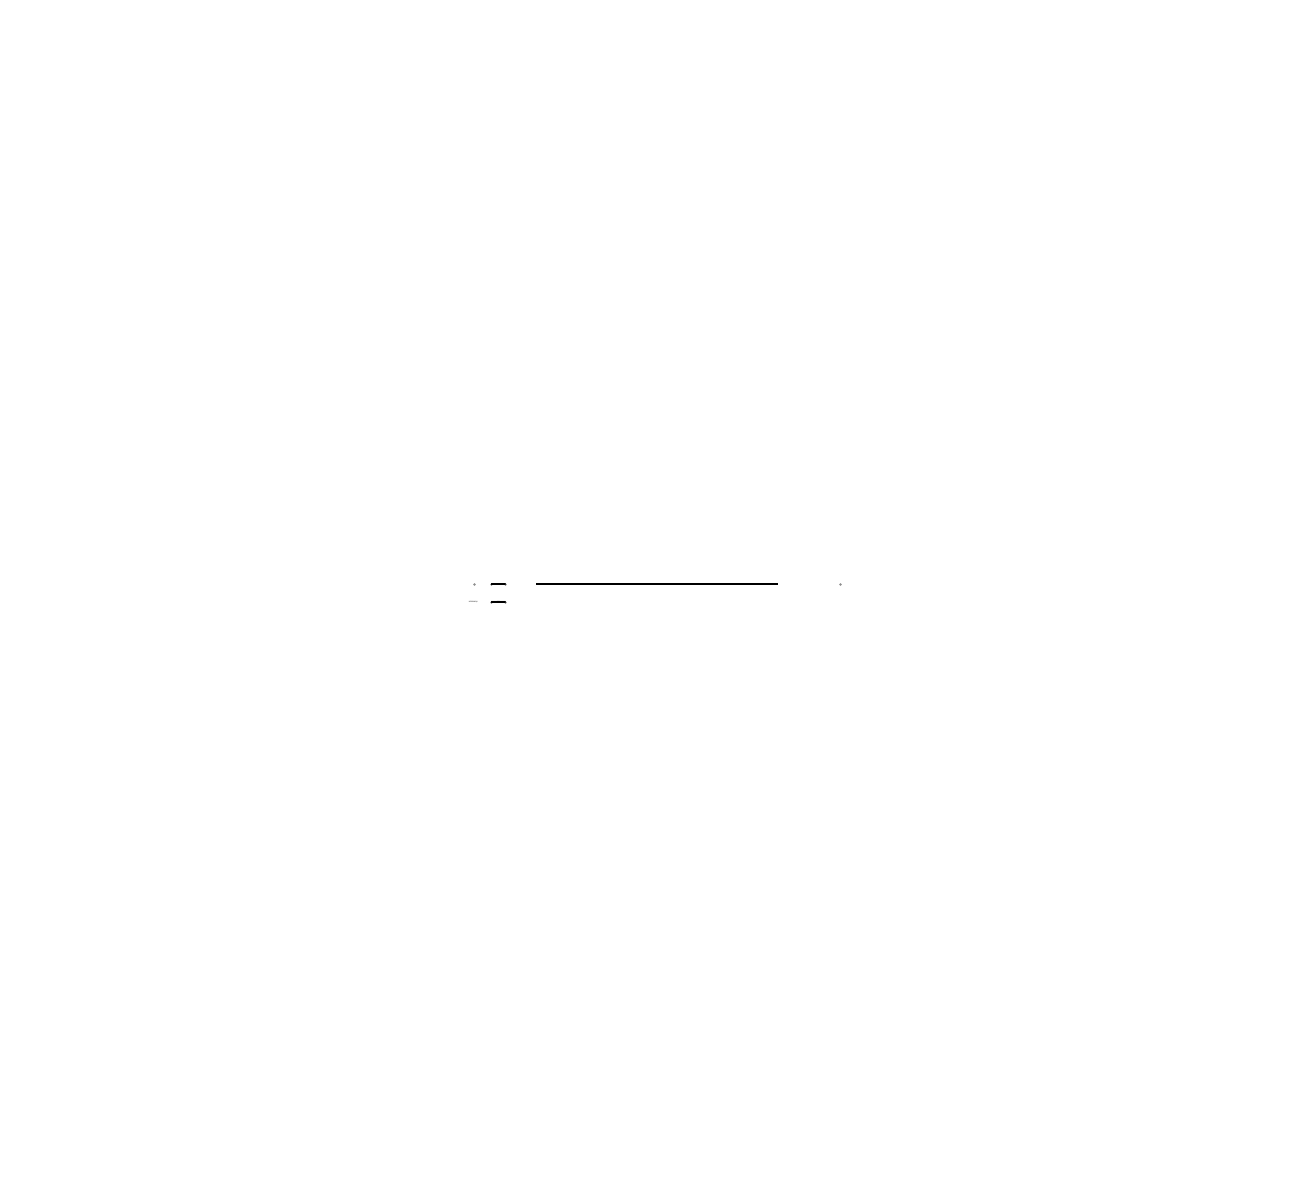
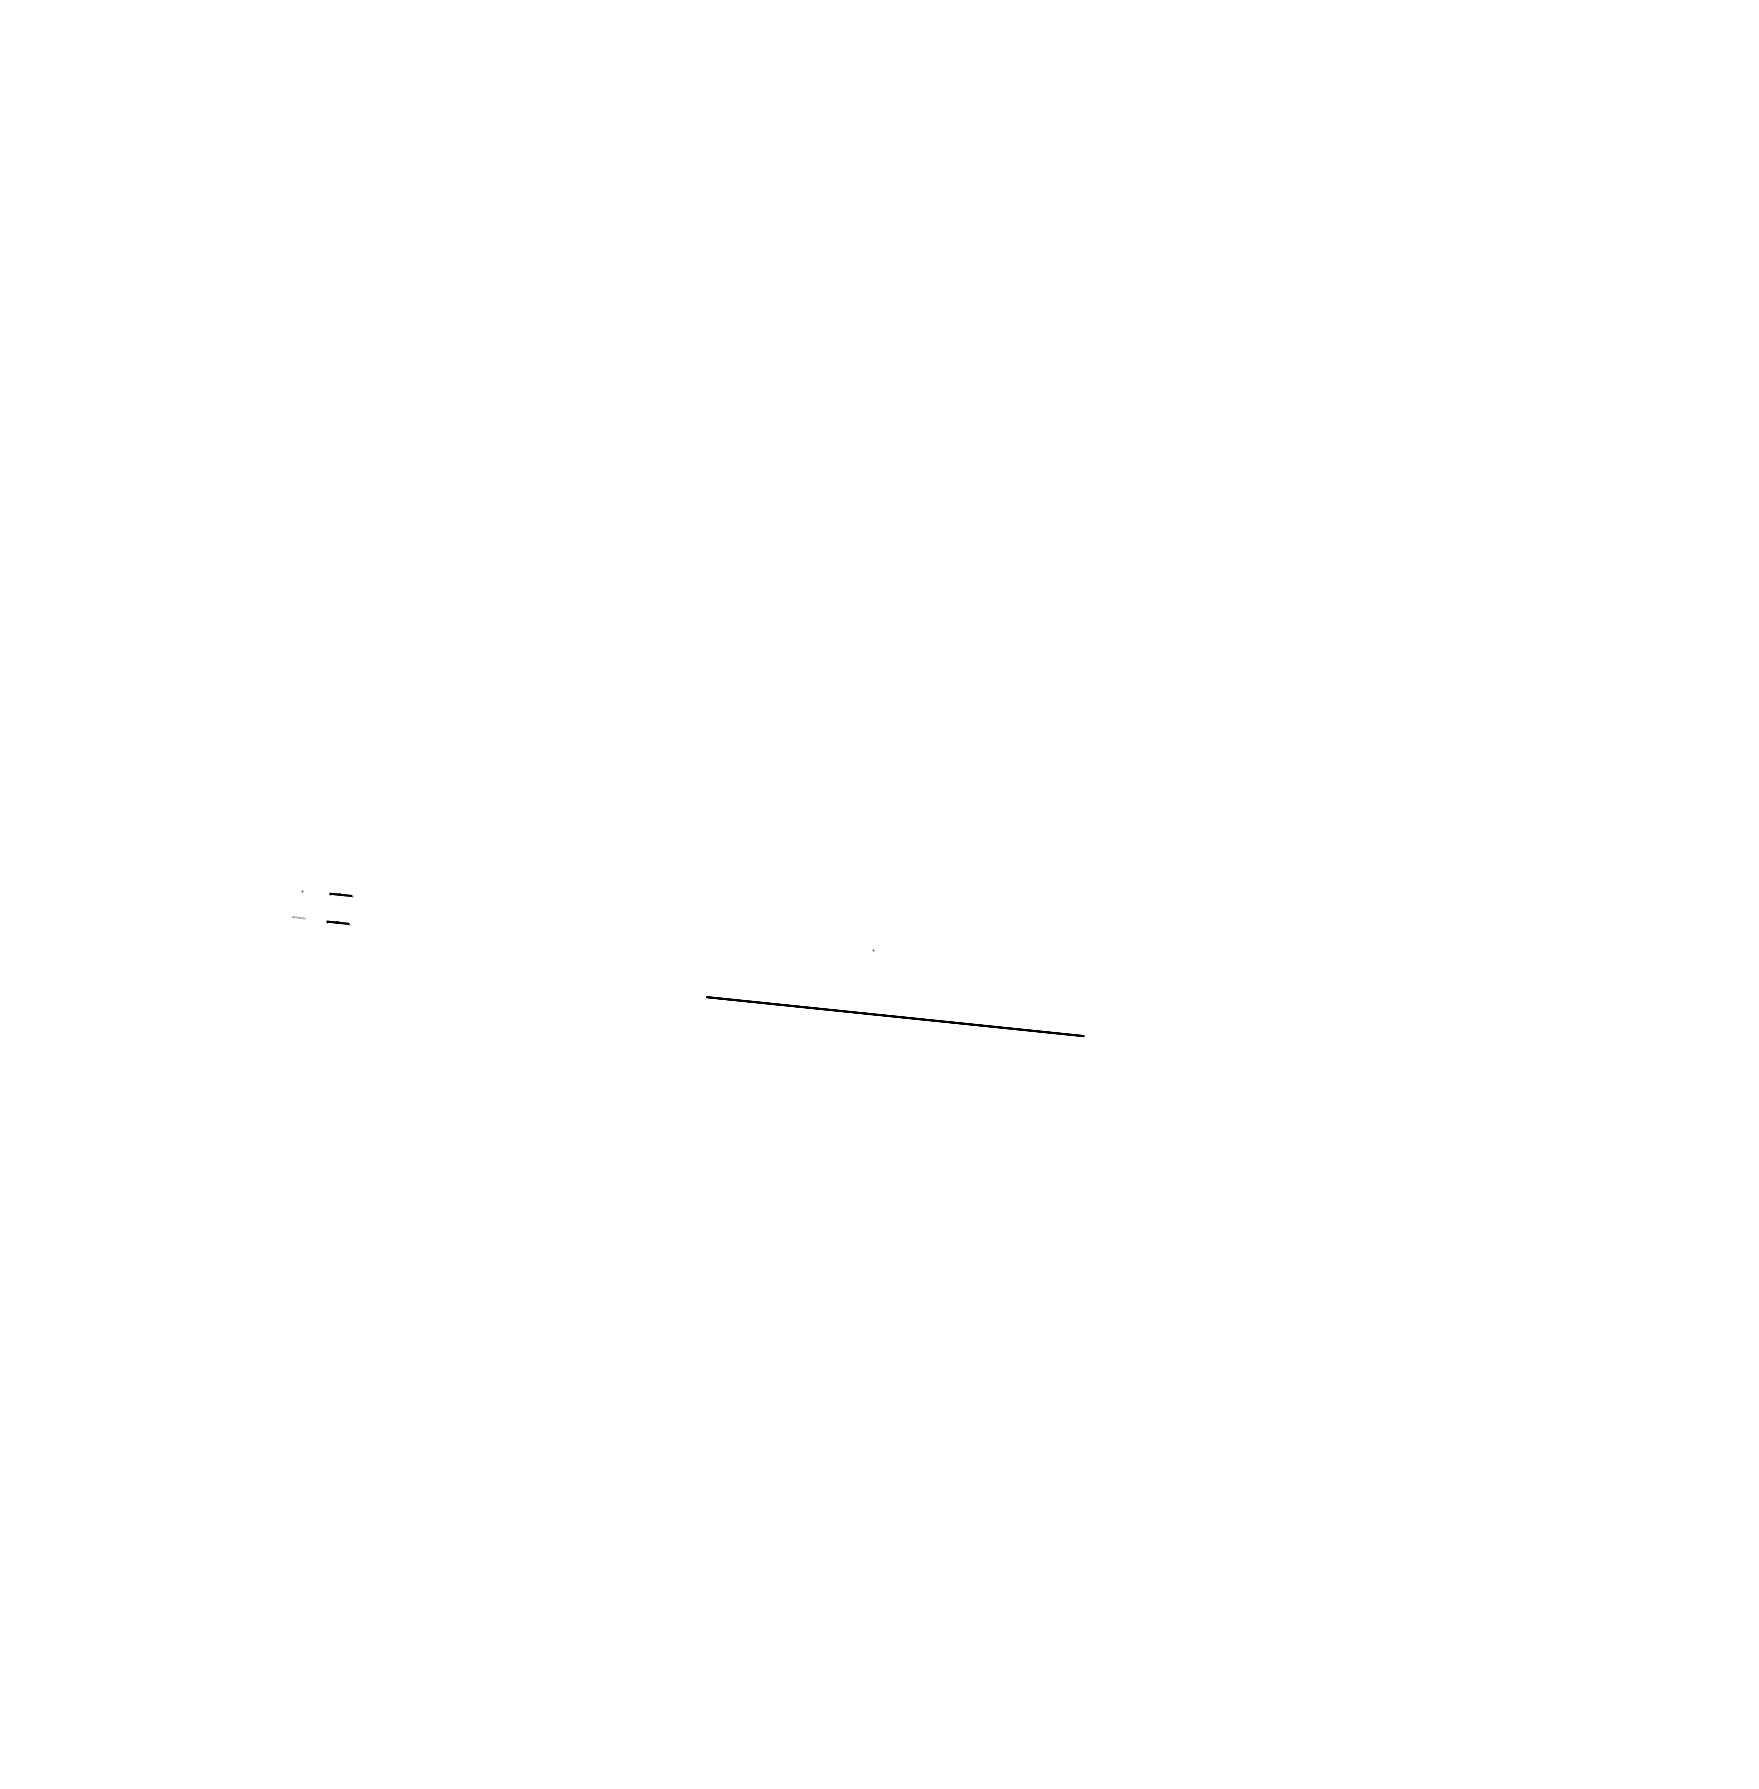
line: (656, 583) -> (894, 1015), moved

